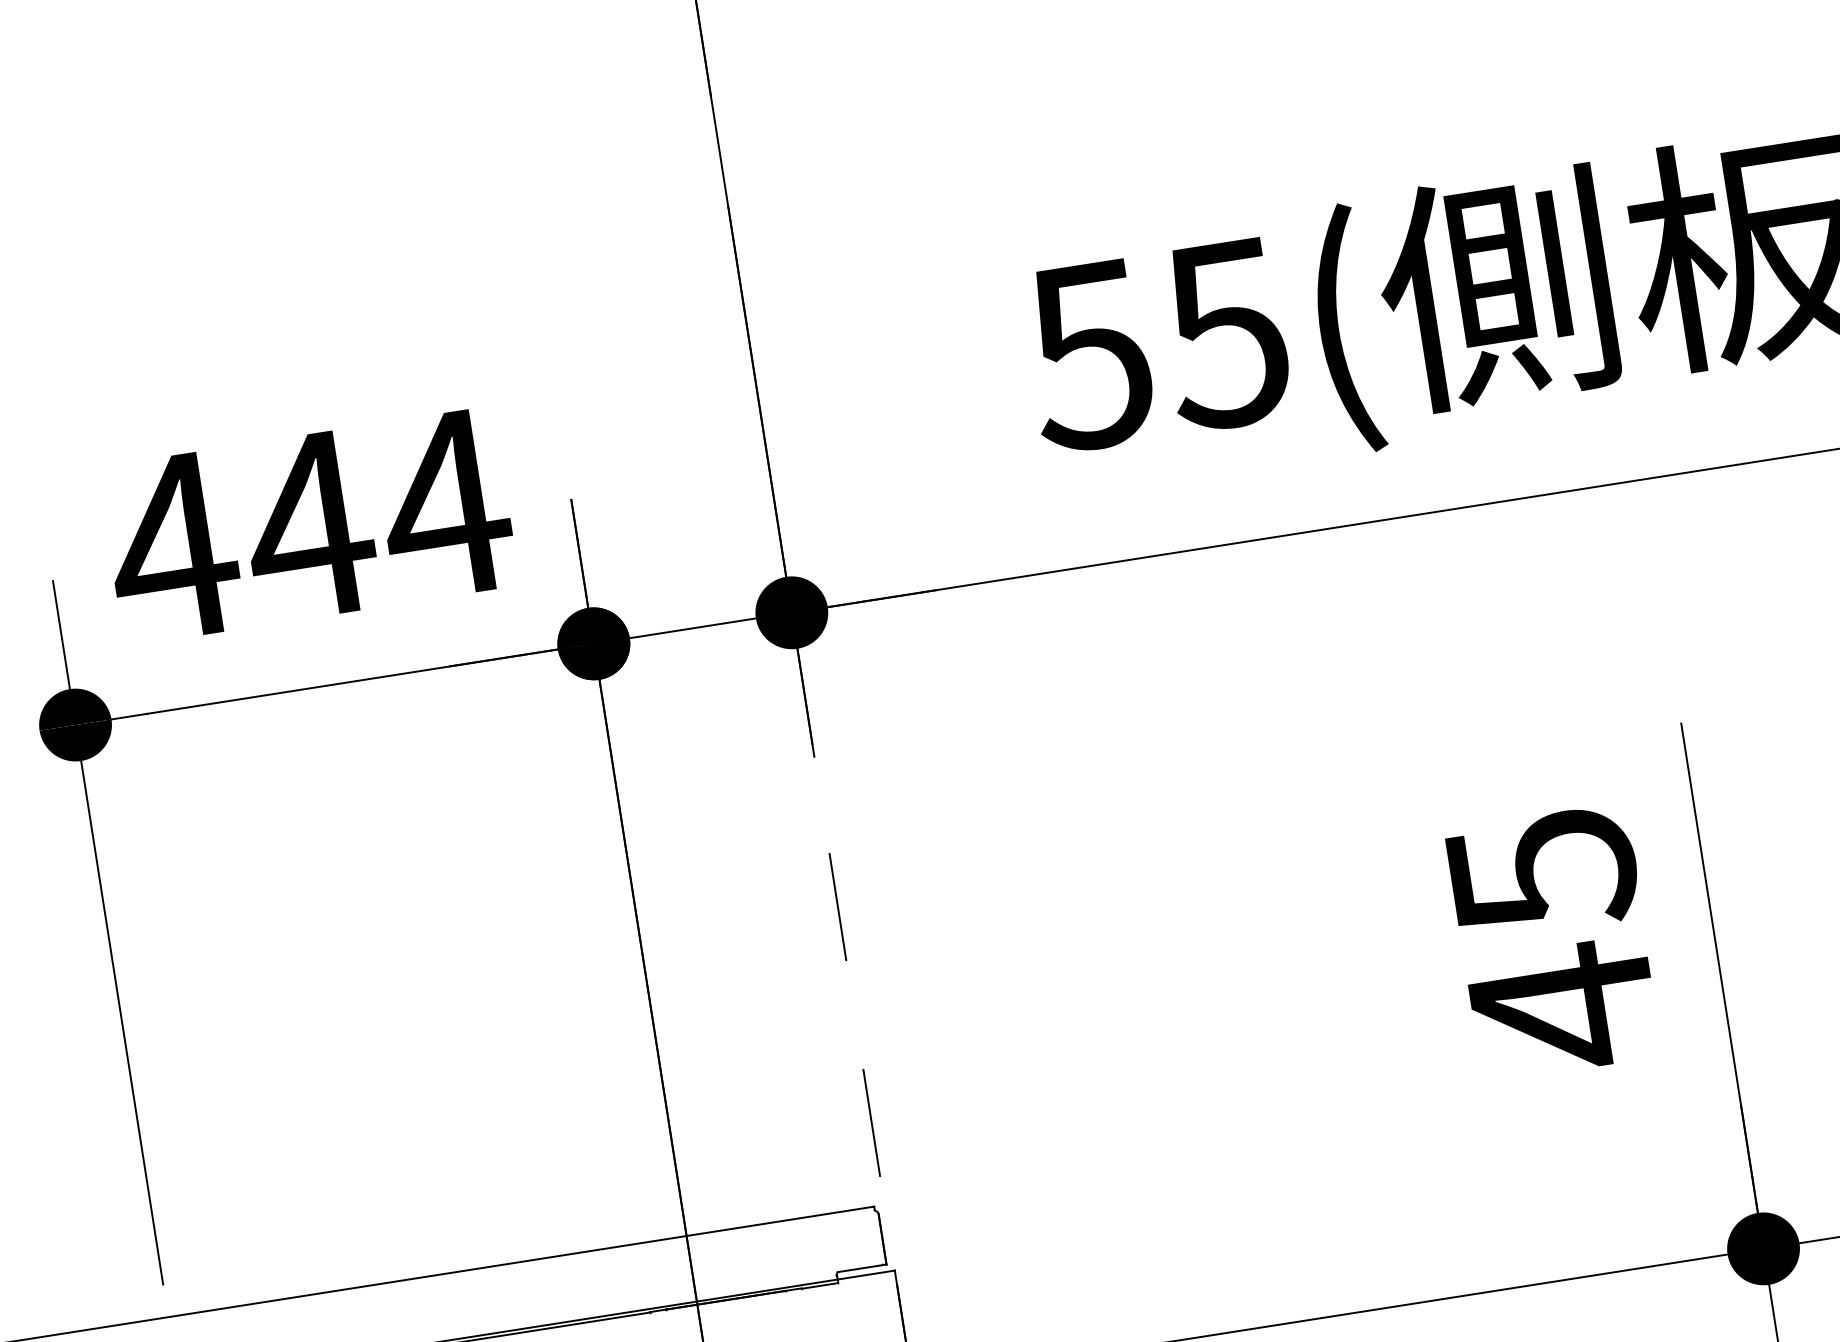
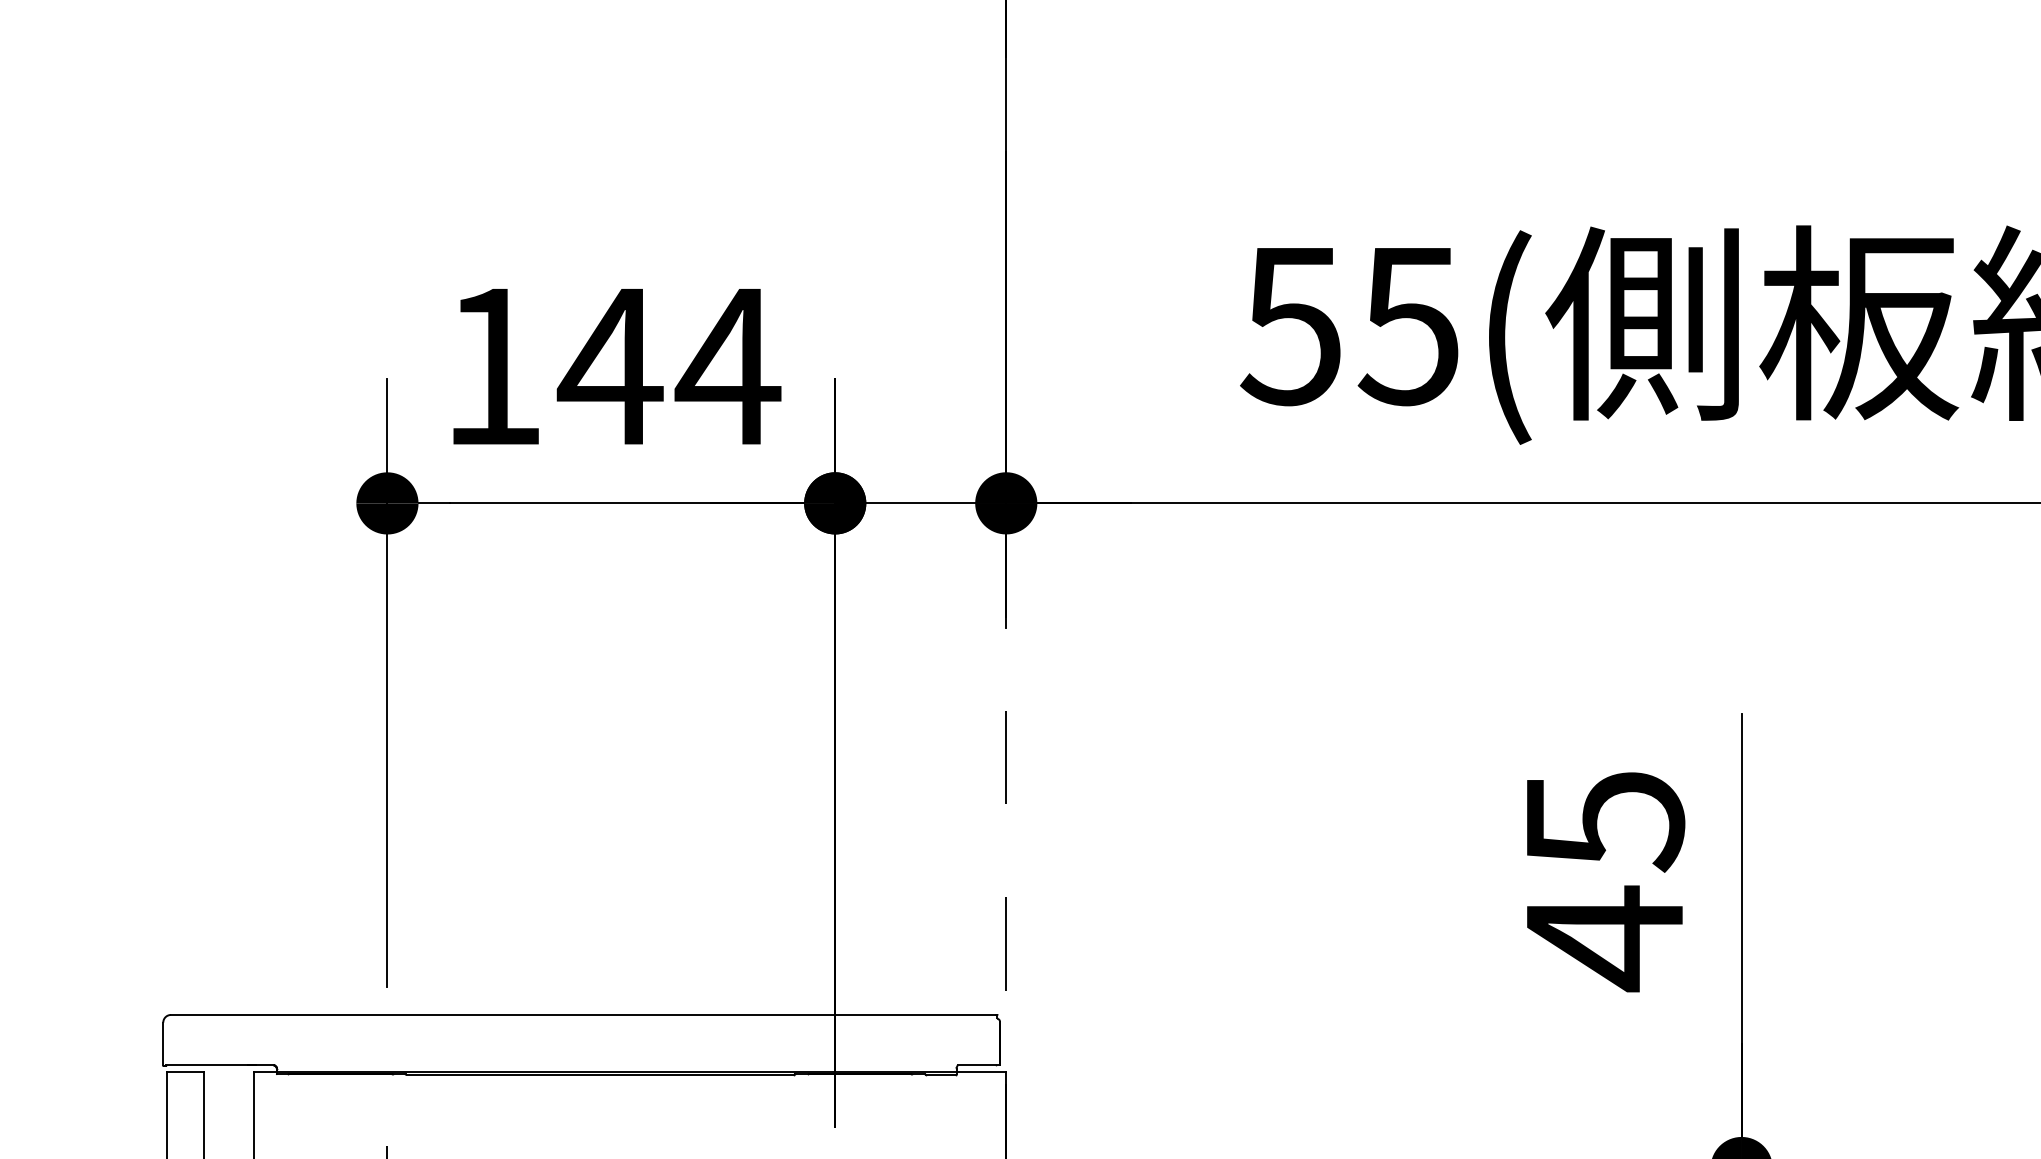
text: (172, 547) -> (492, 366), 444 -> 144

